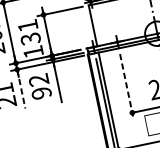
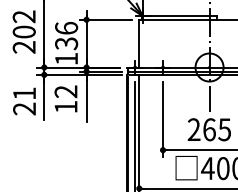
text: (27, 25) -> (66, 27), 131 -> 136
line: (127, 86) -> (163, 119), dashed -> solid
line: (21, 88) -> (44, 97), dashed -> solid
text: (41, 93) -> (65, 107), 92 -> 12

